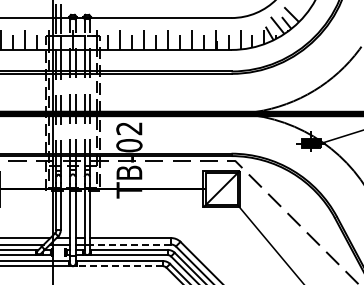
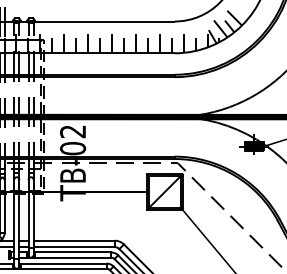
line: (130, 244) -> (74, 247), dashed -> solid
line: (119, 266) -> (63, 269), dashed -> solid

